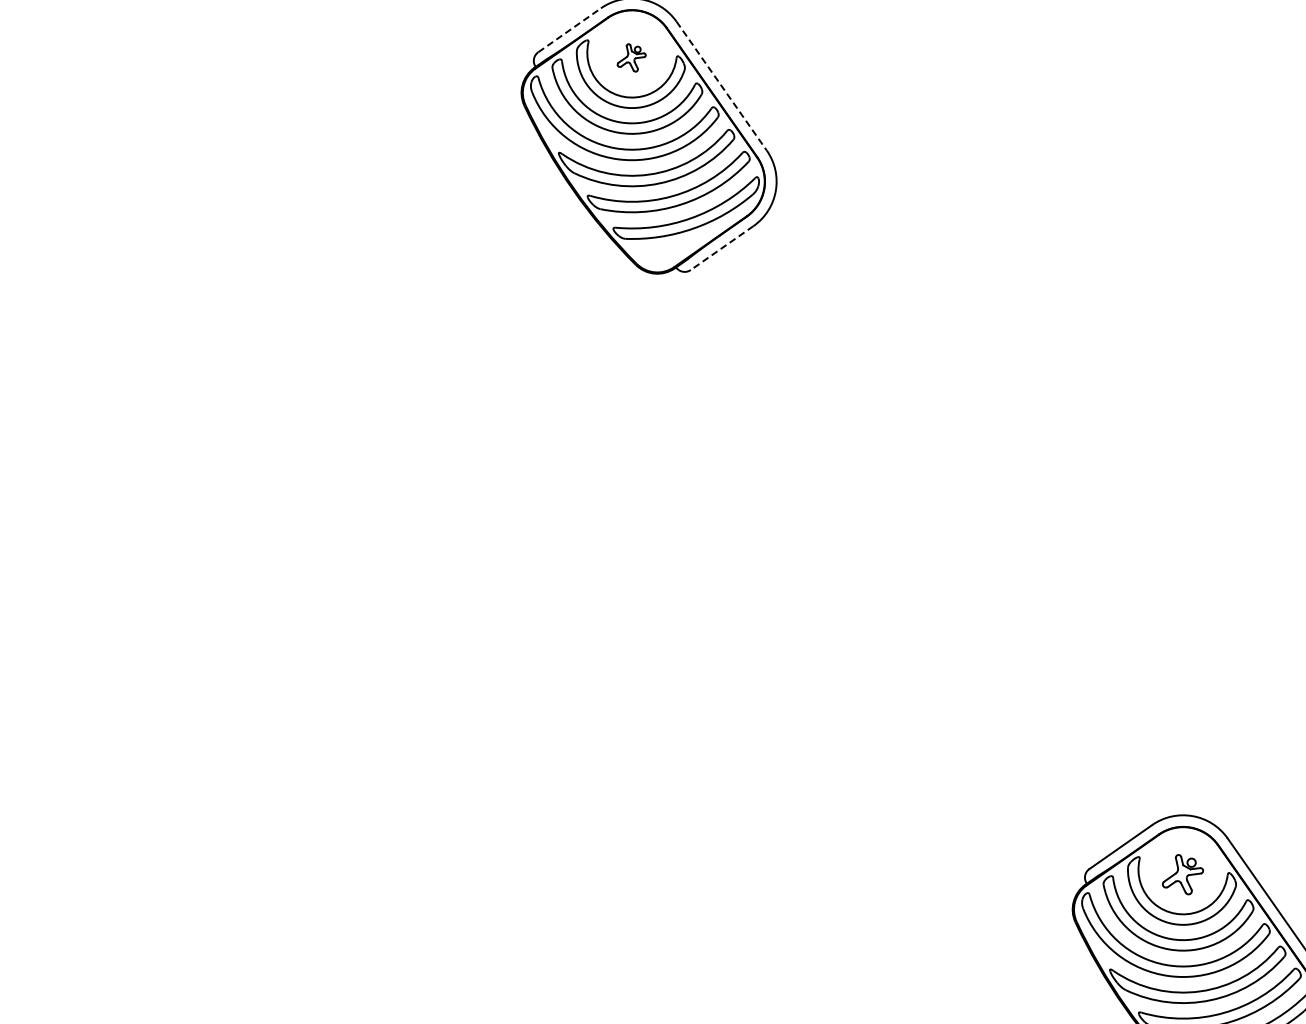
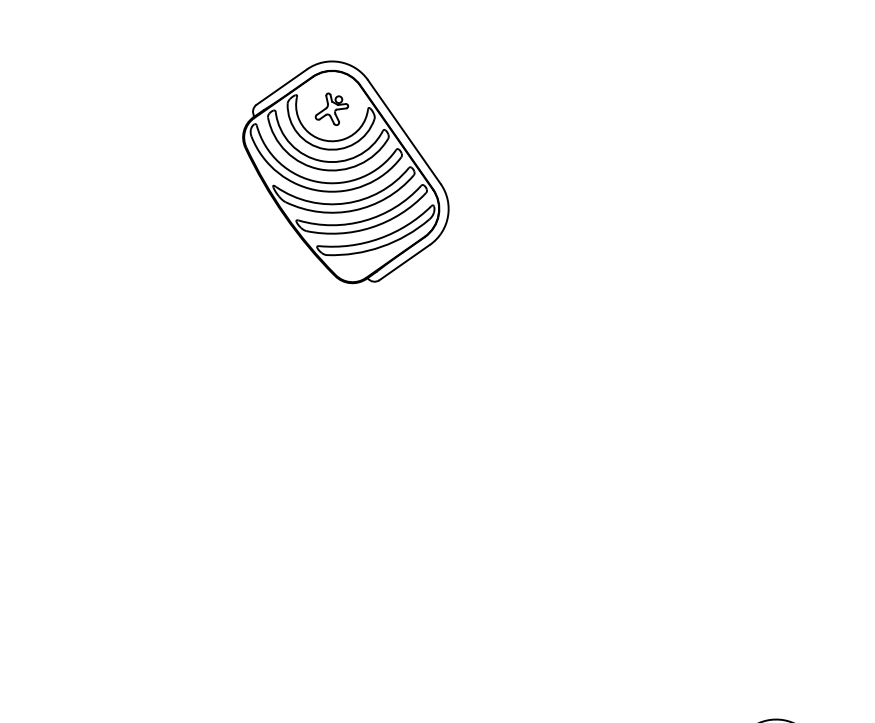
line: (570, 30) -> (282, 87), dashed -> solid
part: (631, 57) -> (331, 108), size x1.43
line: (721, 86) -> (404, 132), dashed -> solid
line: (721, 248) -> (404, 262), dashed -> solid

